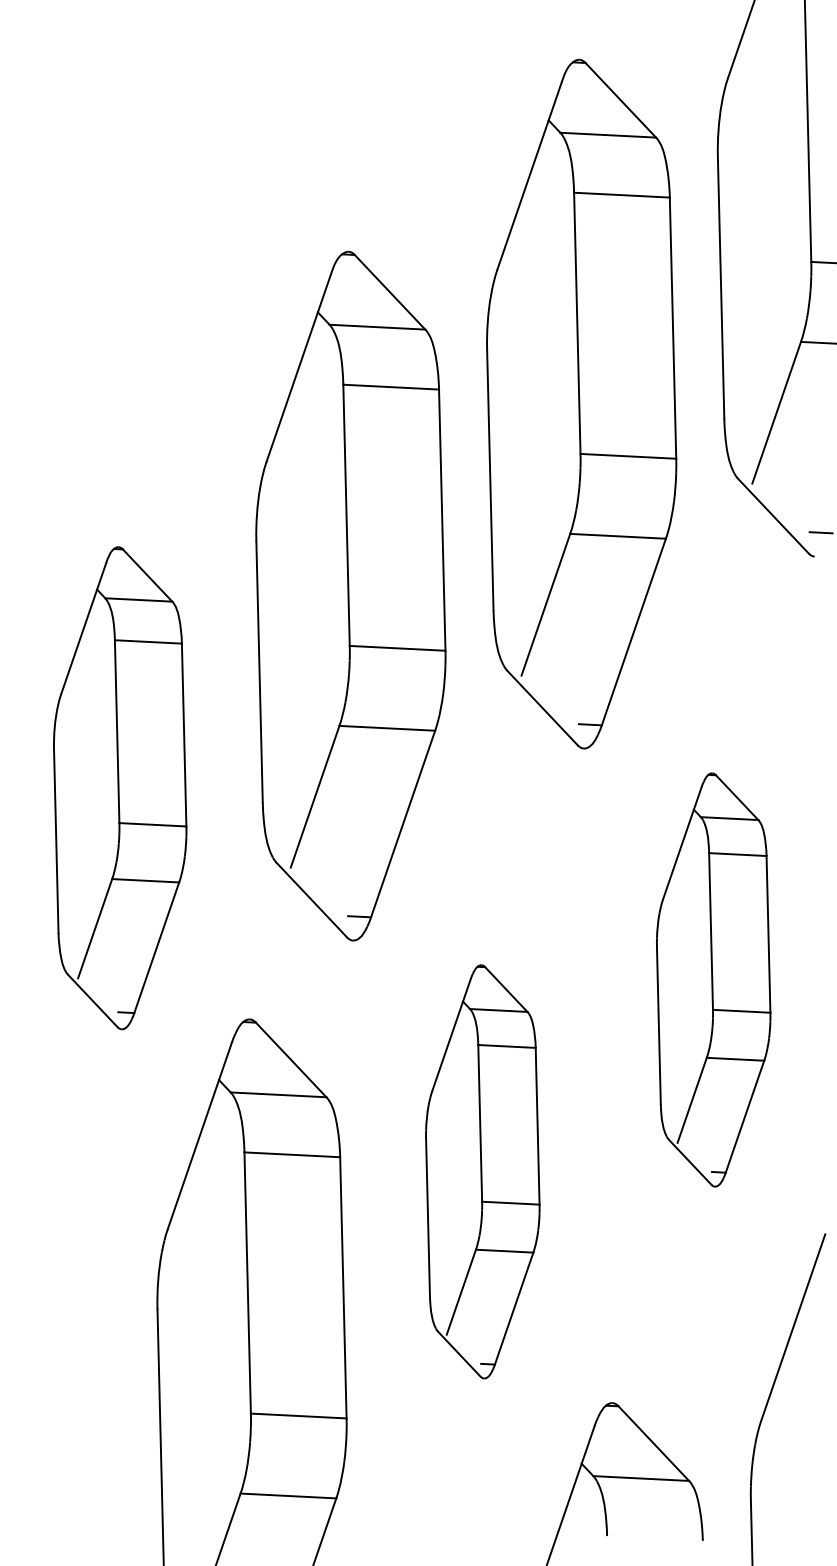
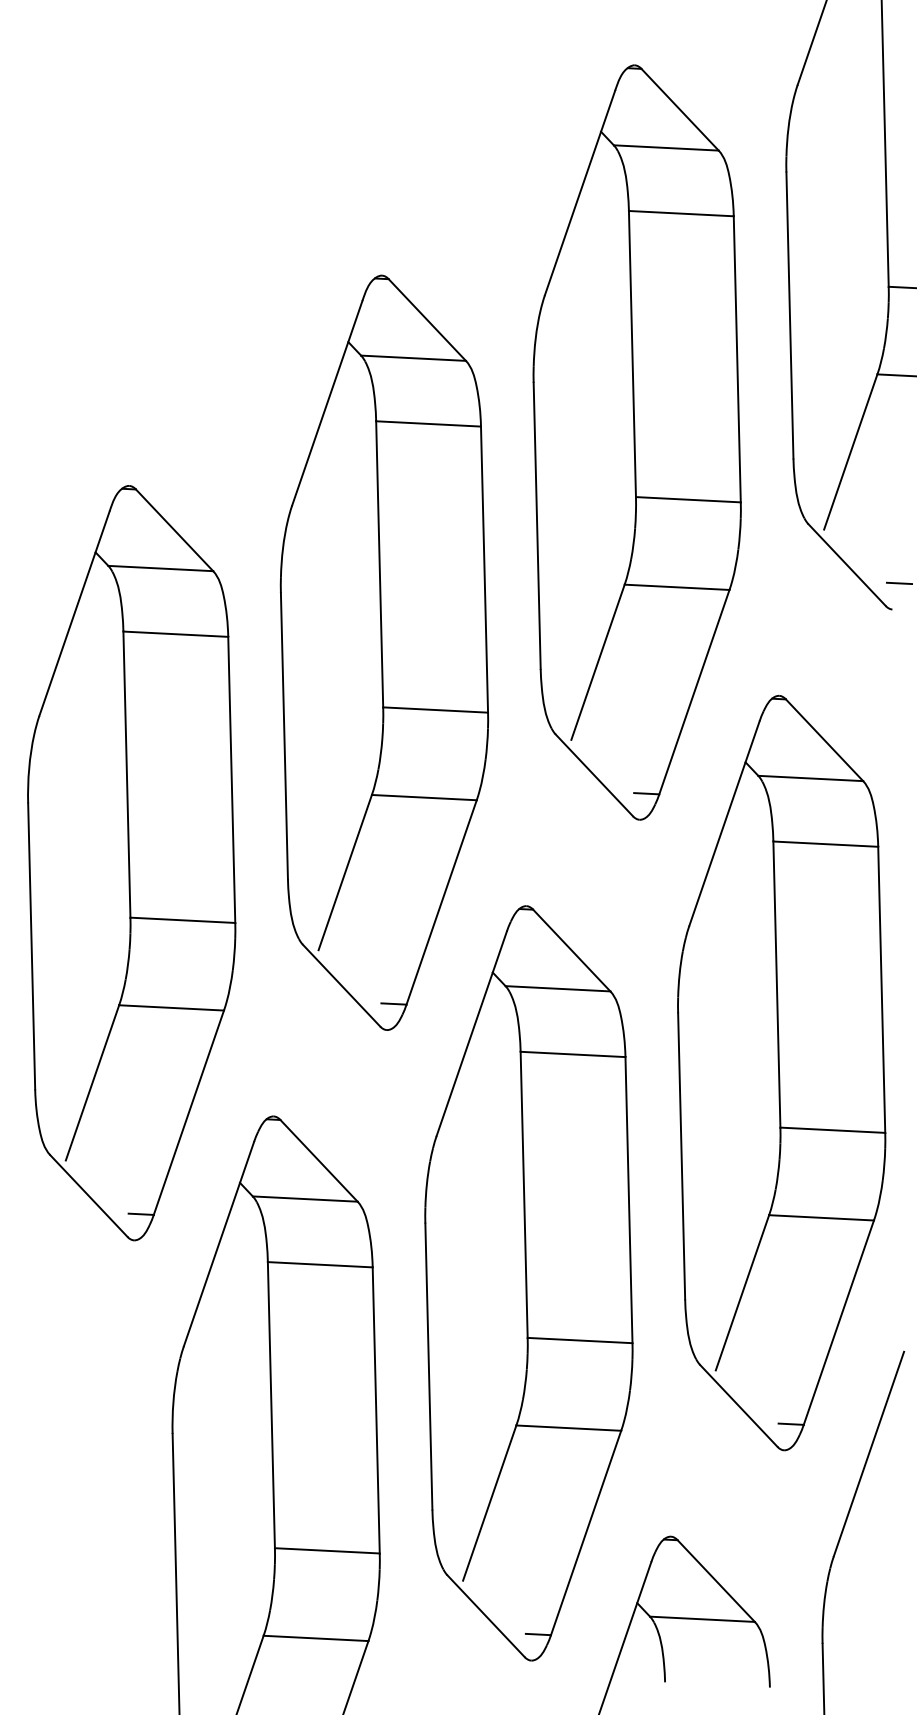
part: (119, 788) -> (131, 863), size x1.43
part: (713, 980) -> (781, 1073), size x1.67
part: (482, 1171) -> (528, 1283), size x1.67

